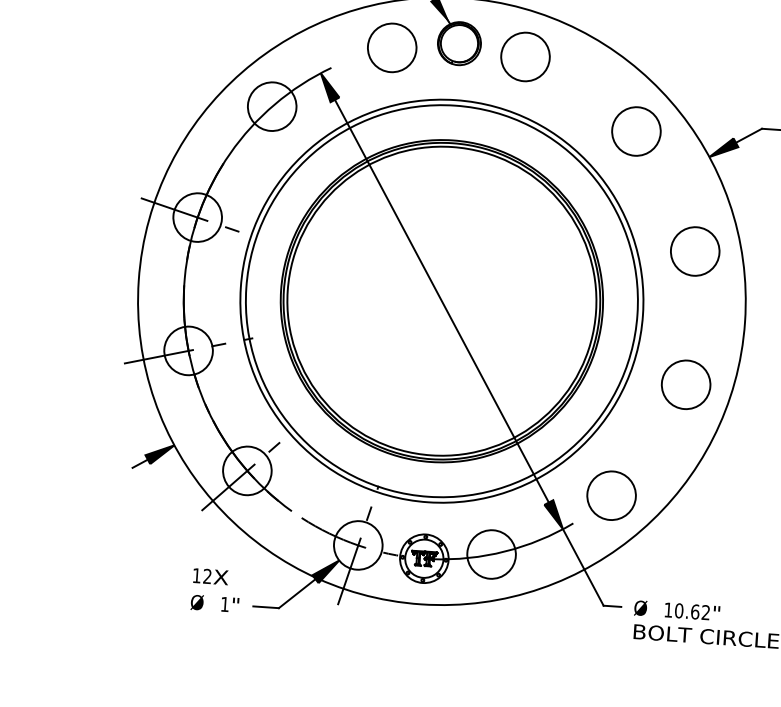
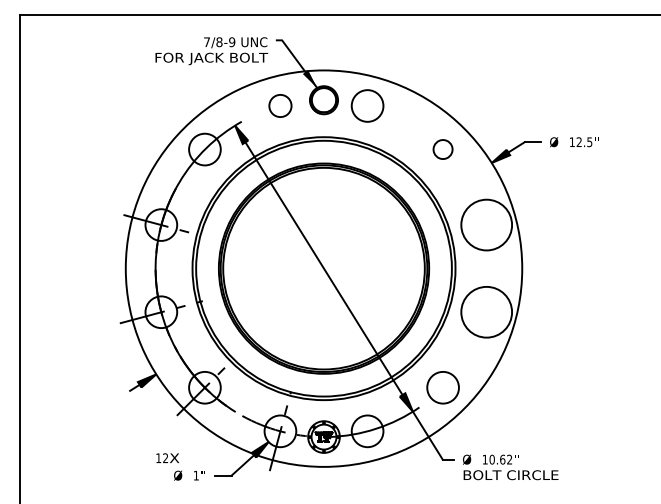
circle: (392, 47) -> (280, 105), size x0.7
circle: (635, 131) -> (442, 149), size x0.6
circle: (694, 250) -> (486, 224), size x1.6
circle: (685, 385) -> (486, 312), size x1.6
text: (210, 575) -> (167, 457), moved

